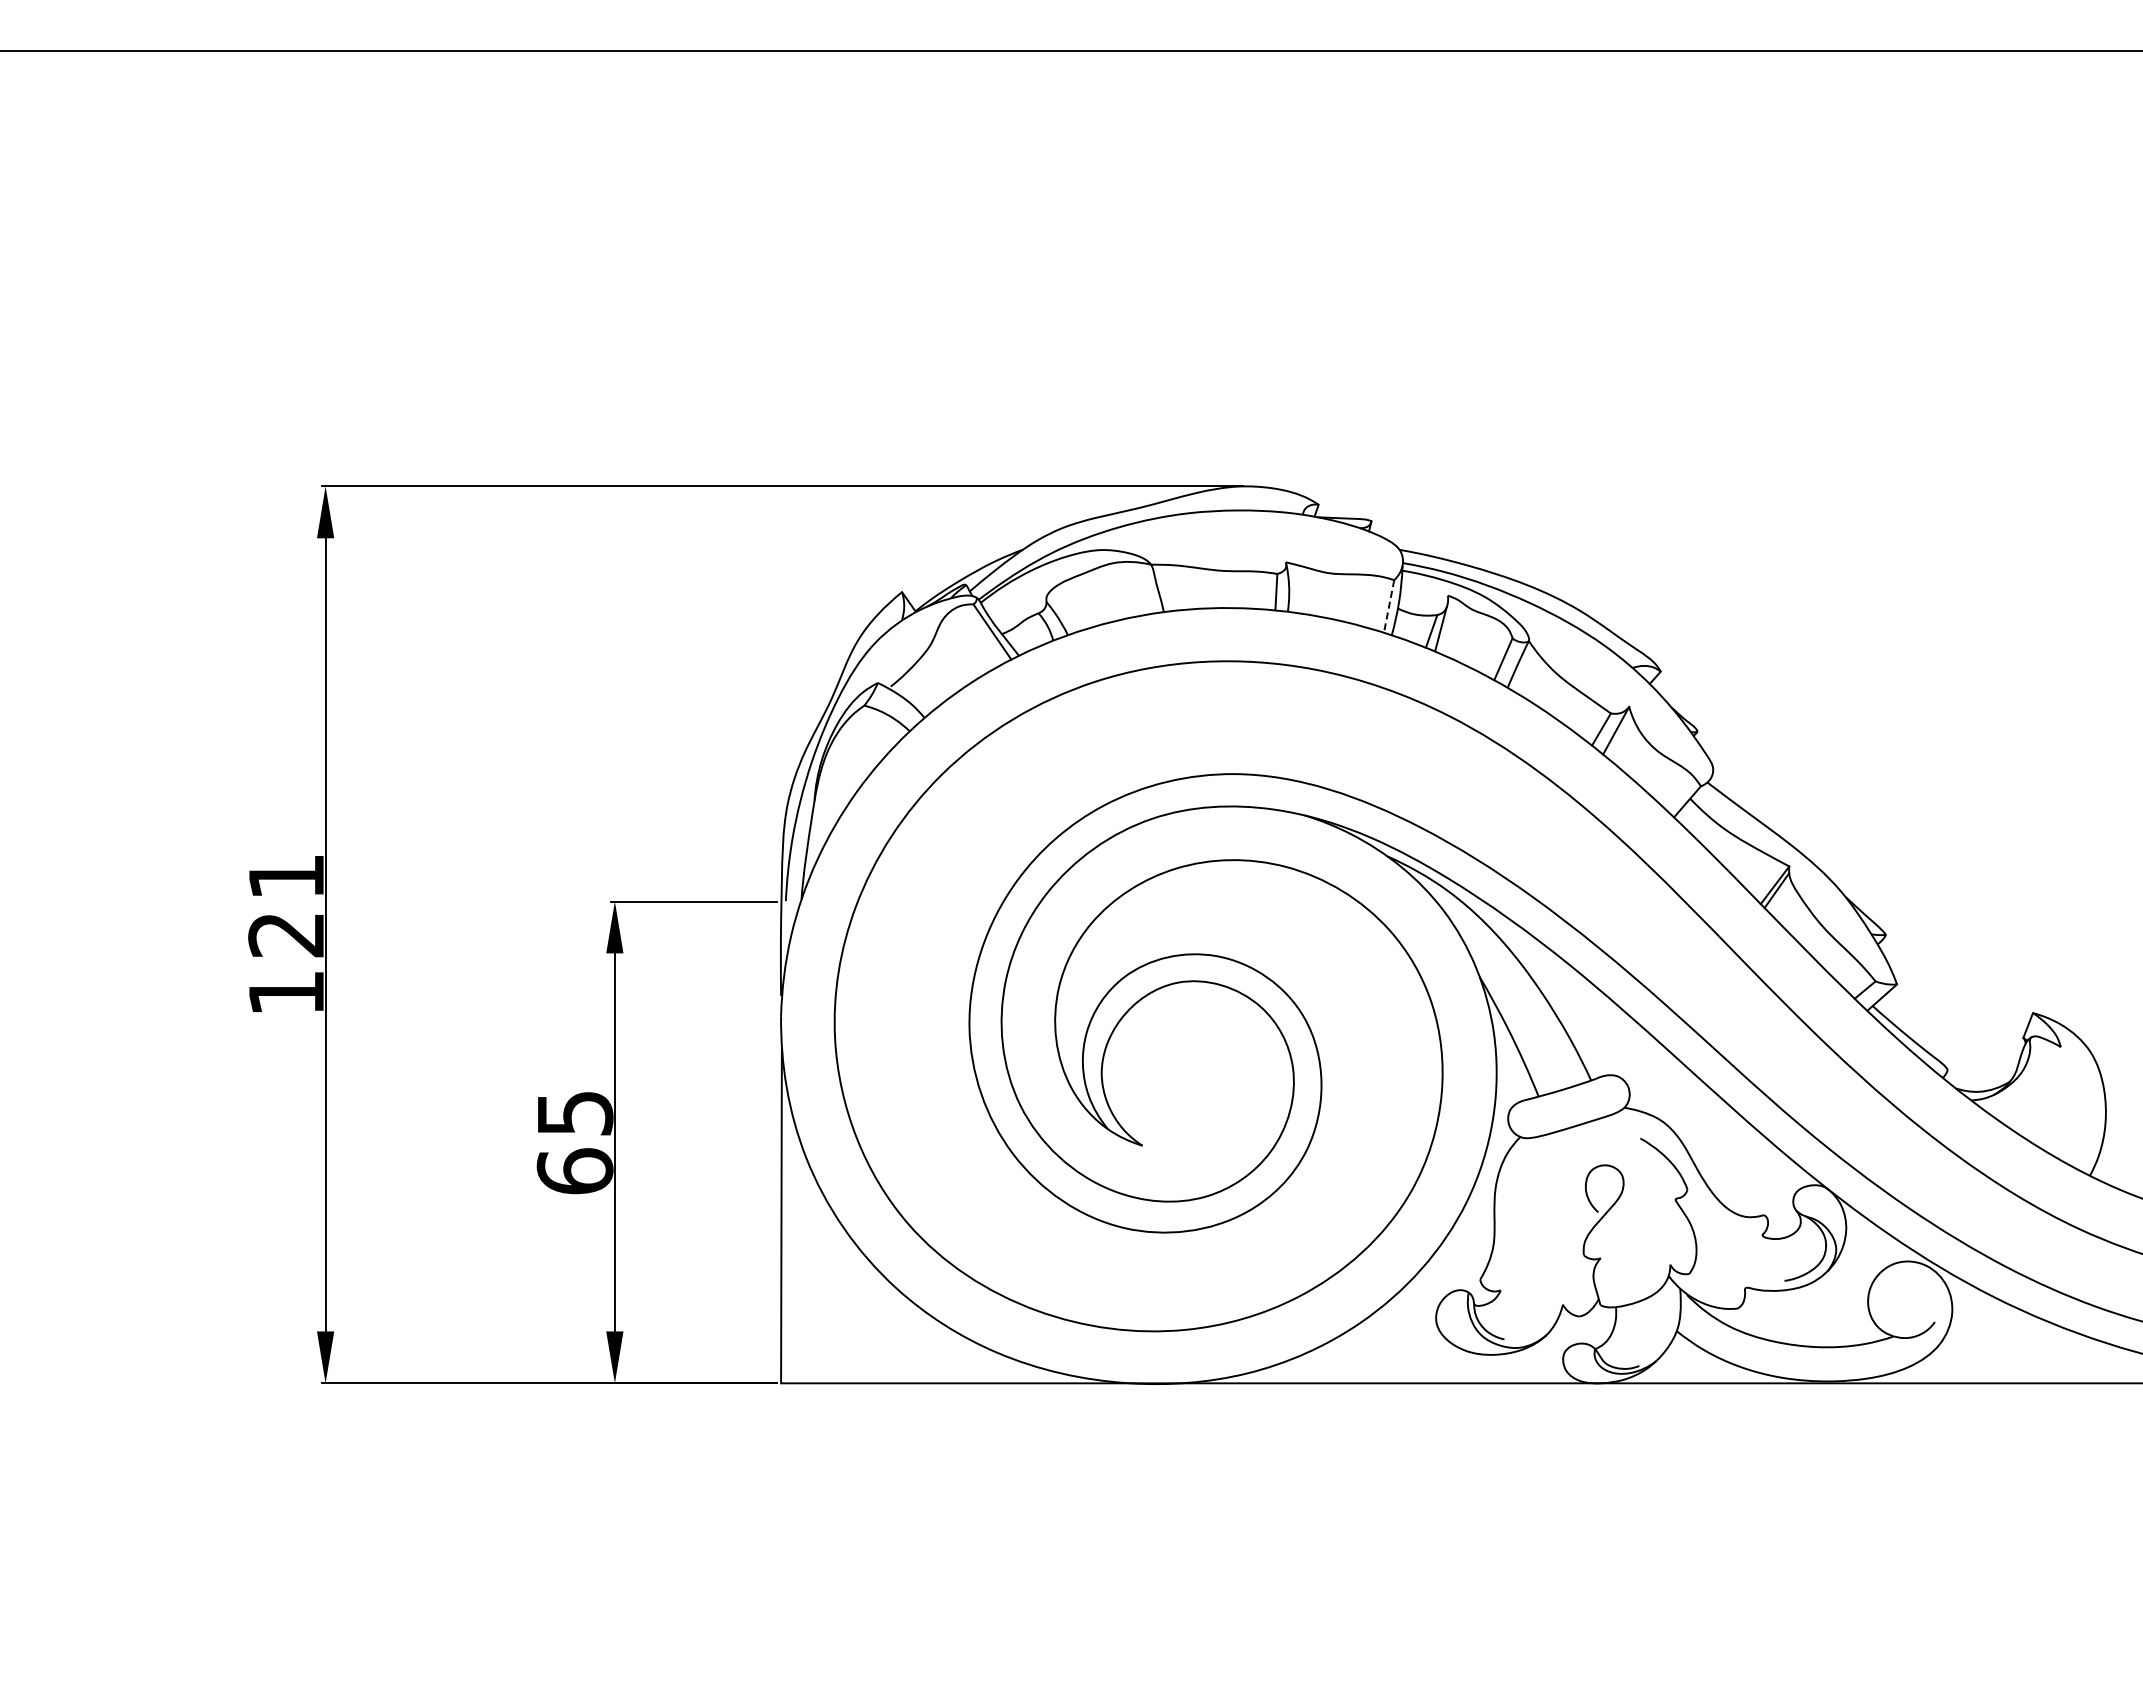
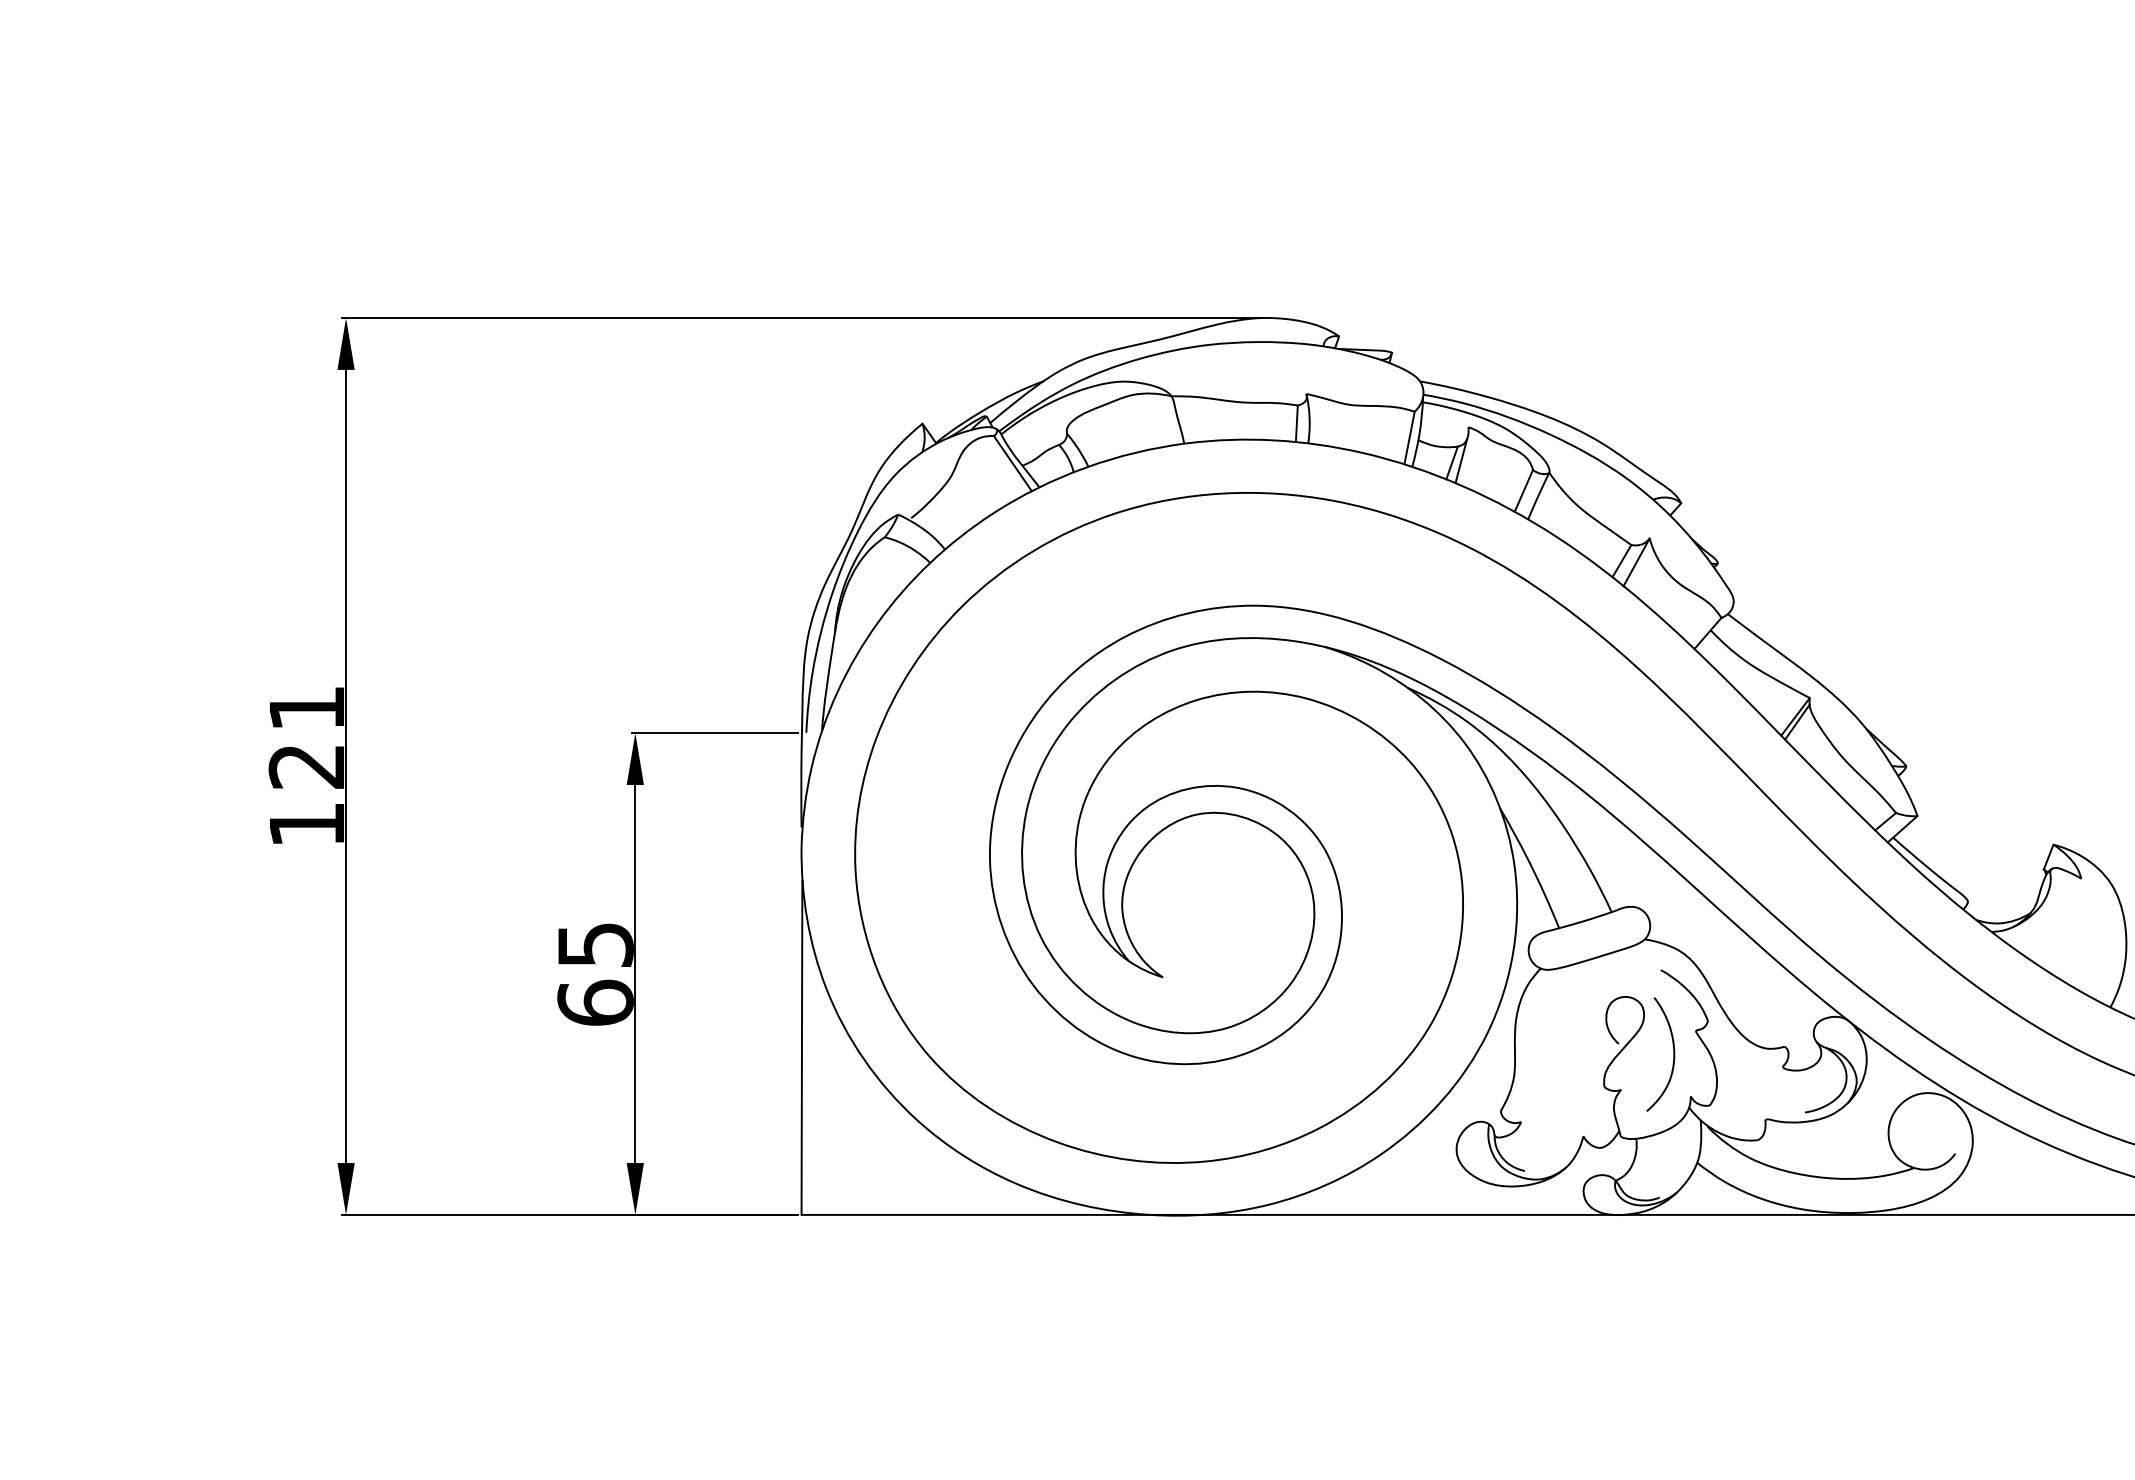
line: (1389, 606) -> (1409, 438), dashed -> solid
curve: (1652, 1222) -> (1672, 1054), added

